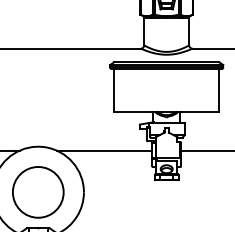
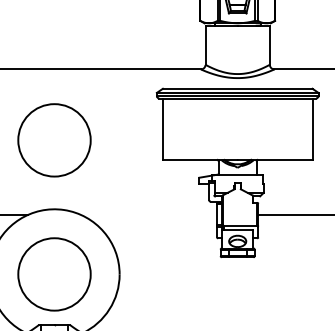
circle: (38, 98) -> (54, 140), added
line: (104, 150) -> (148, 214), removed

